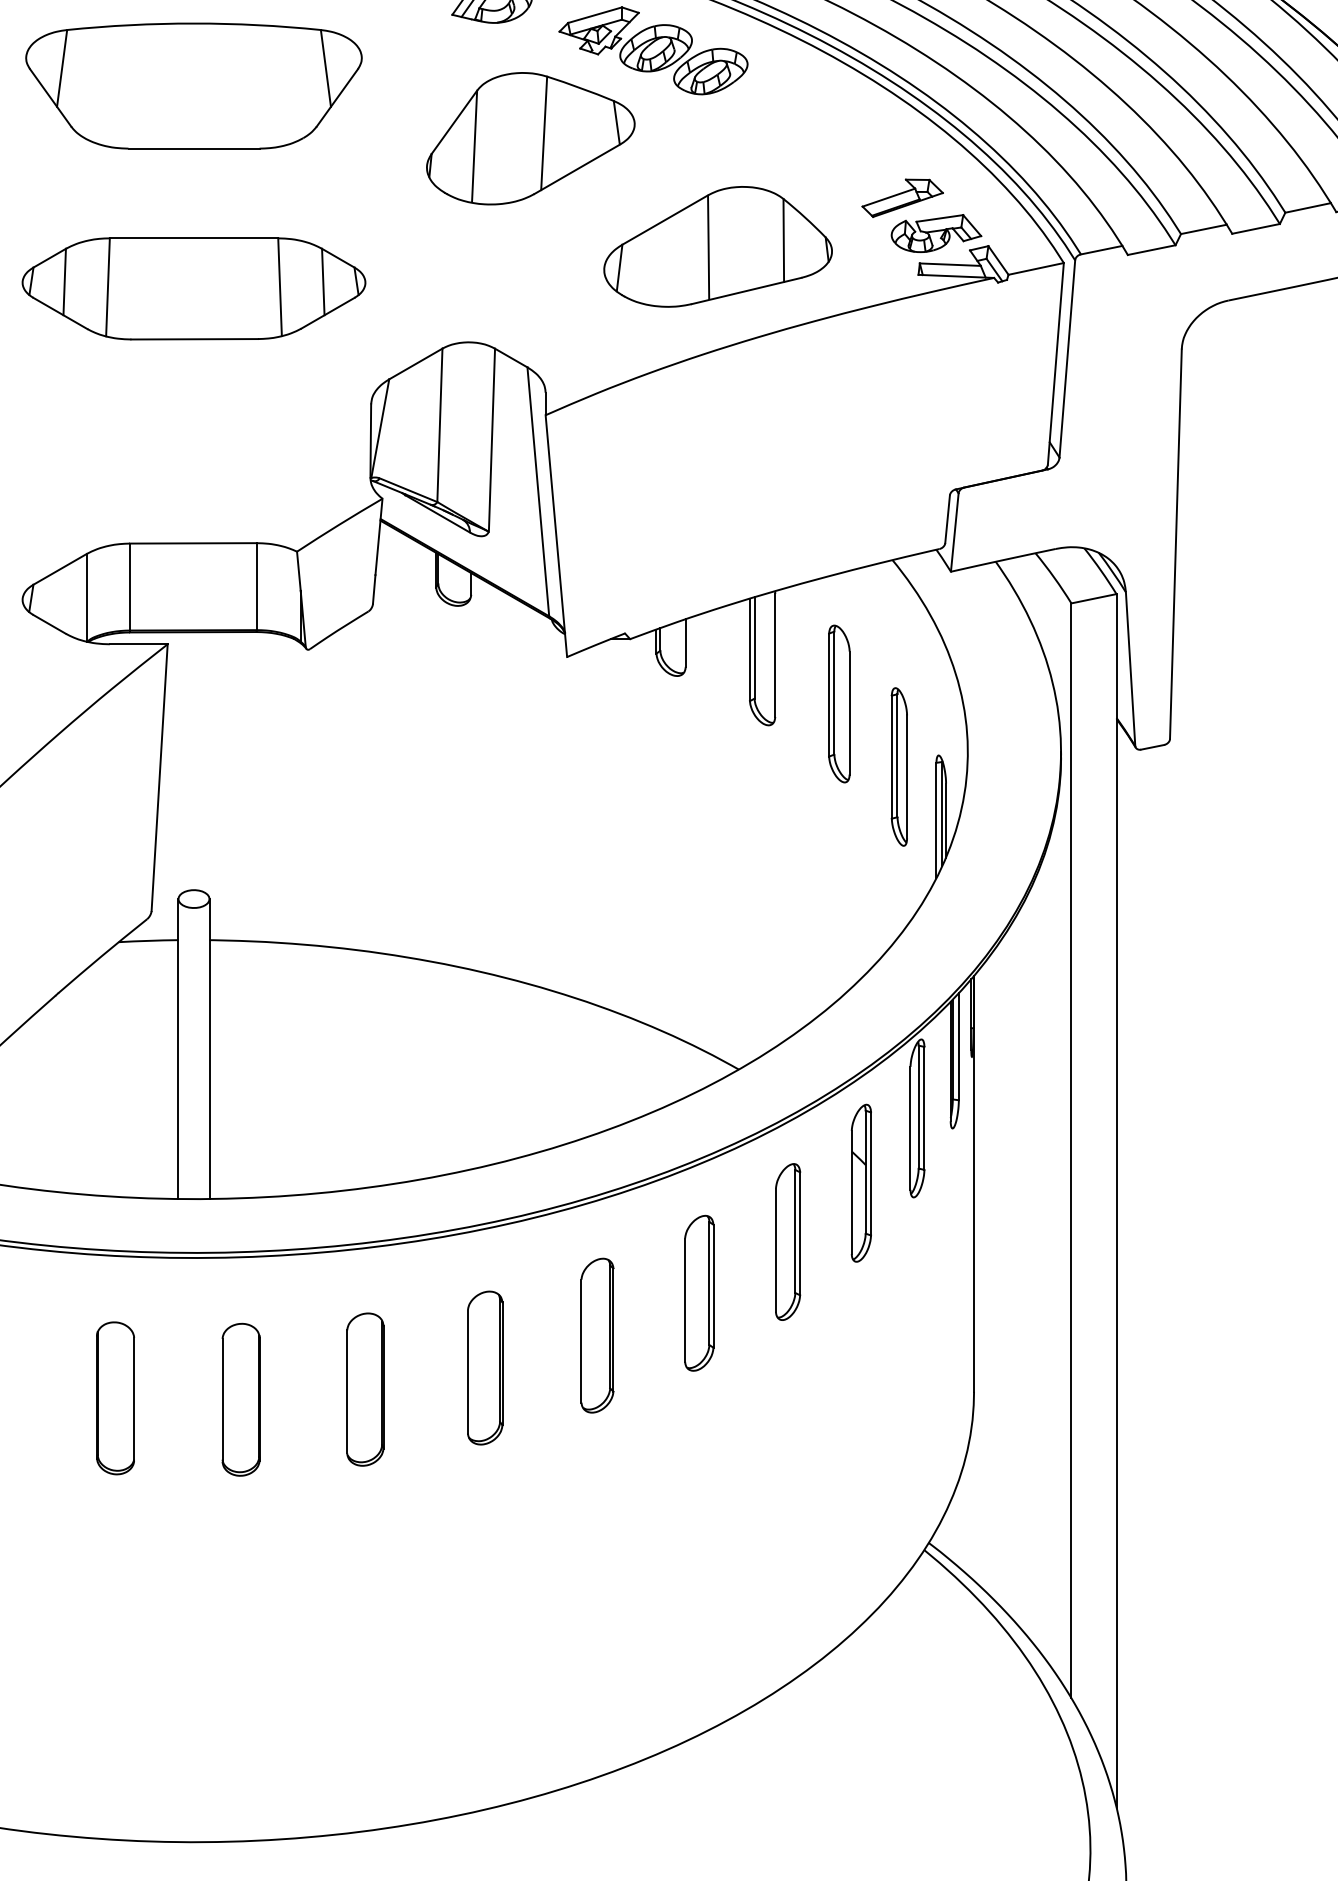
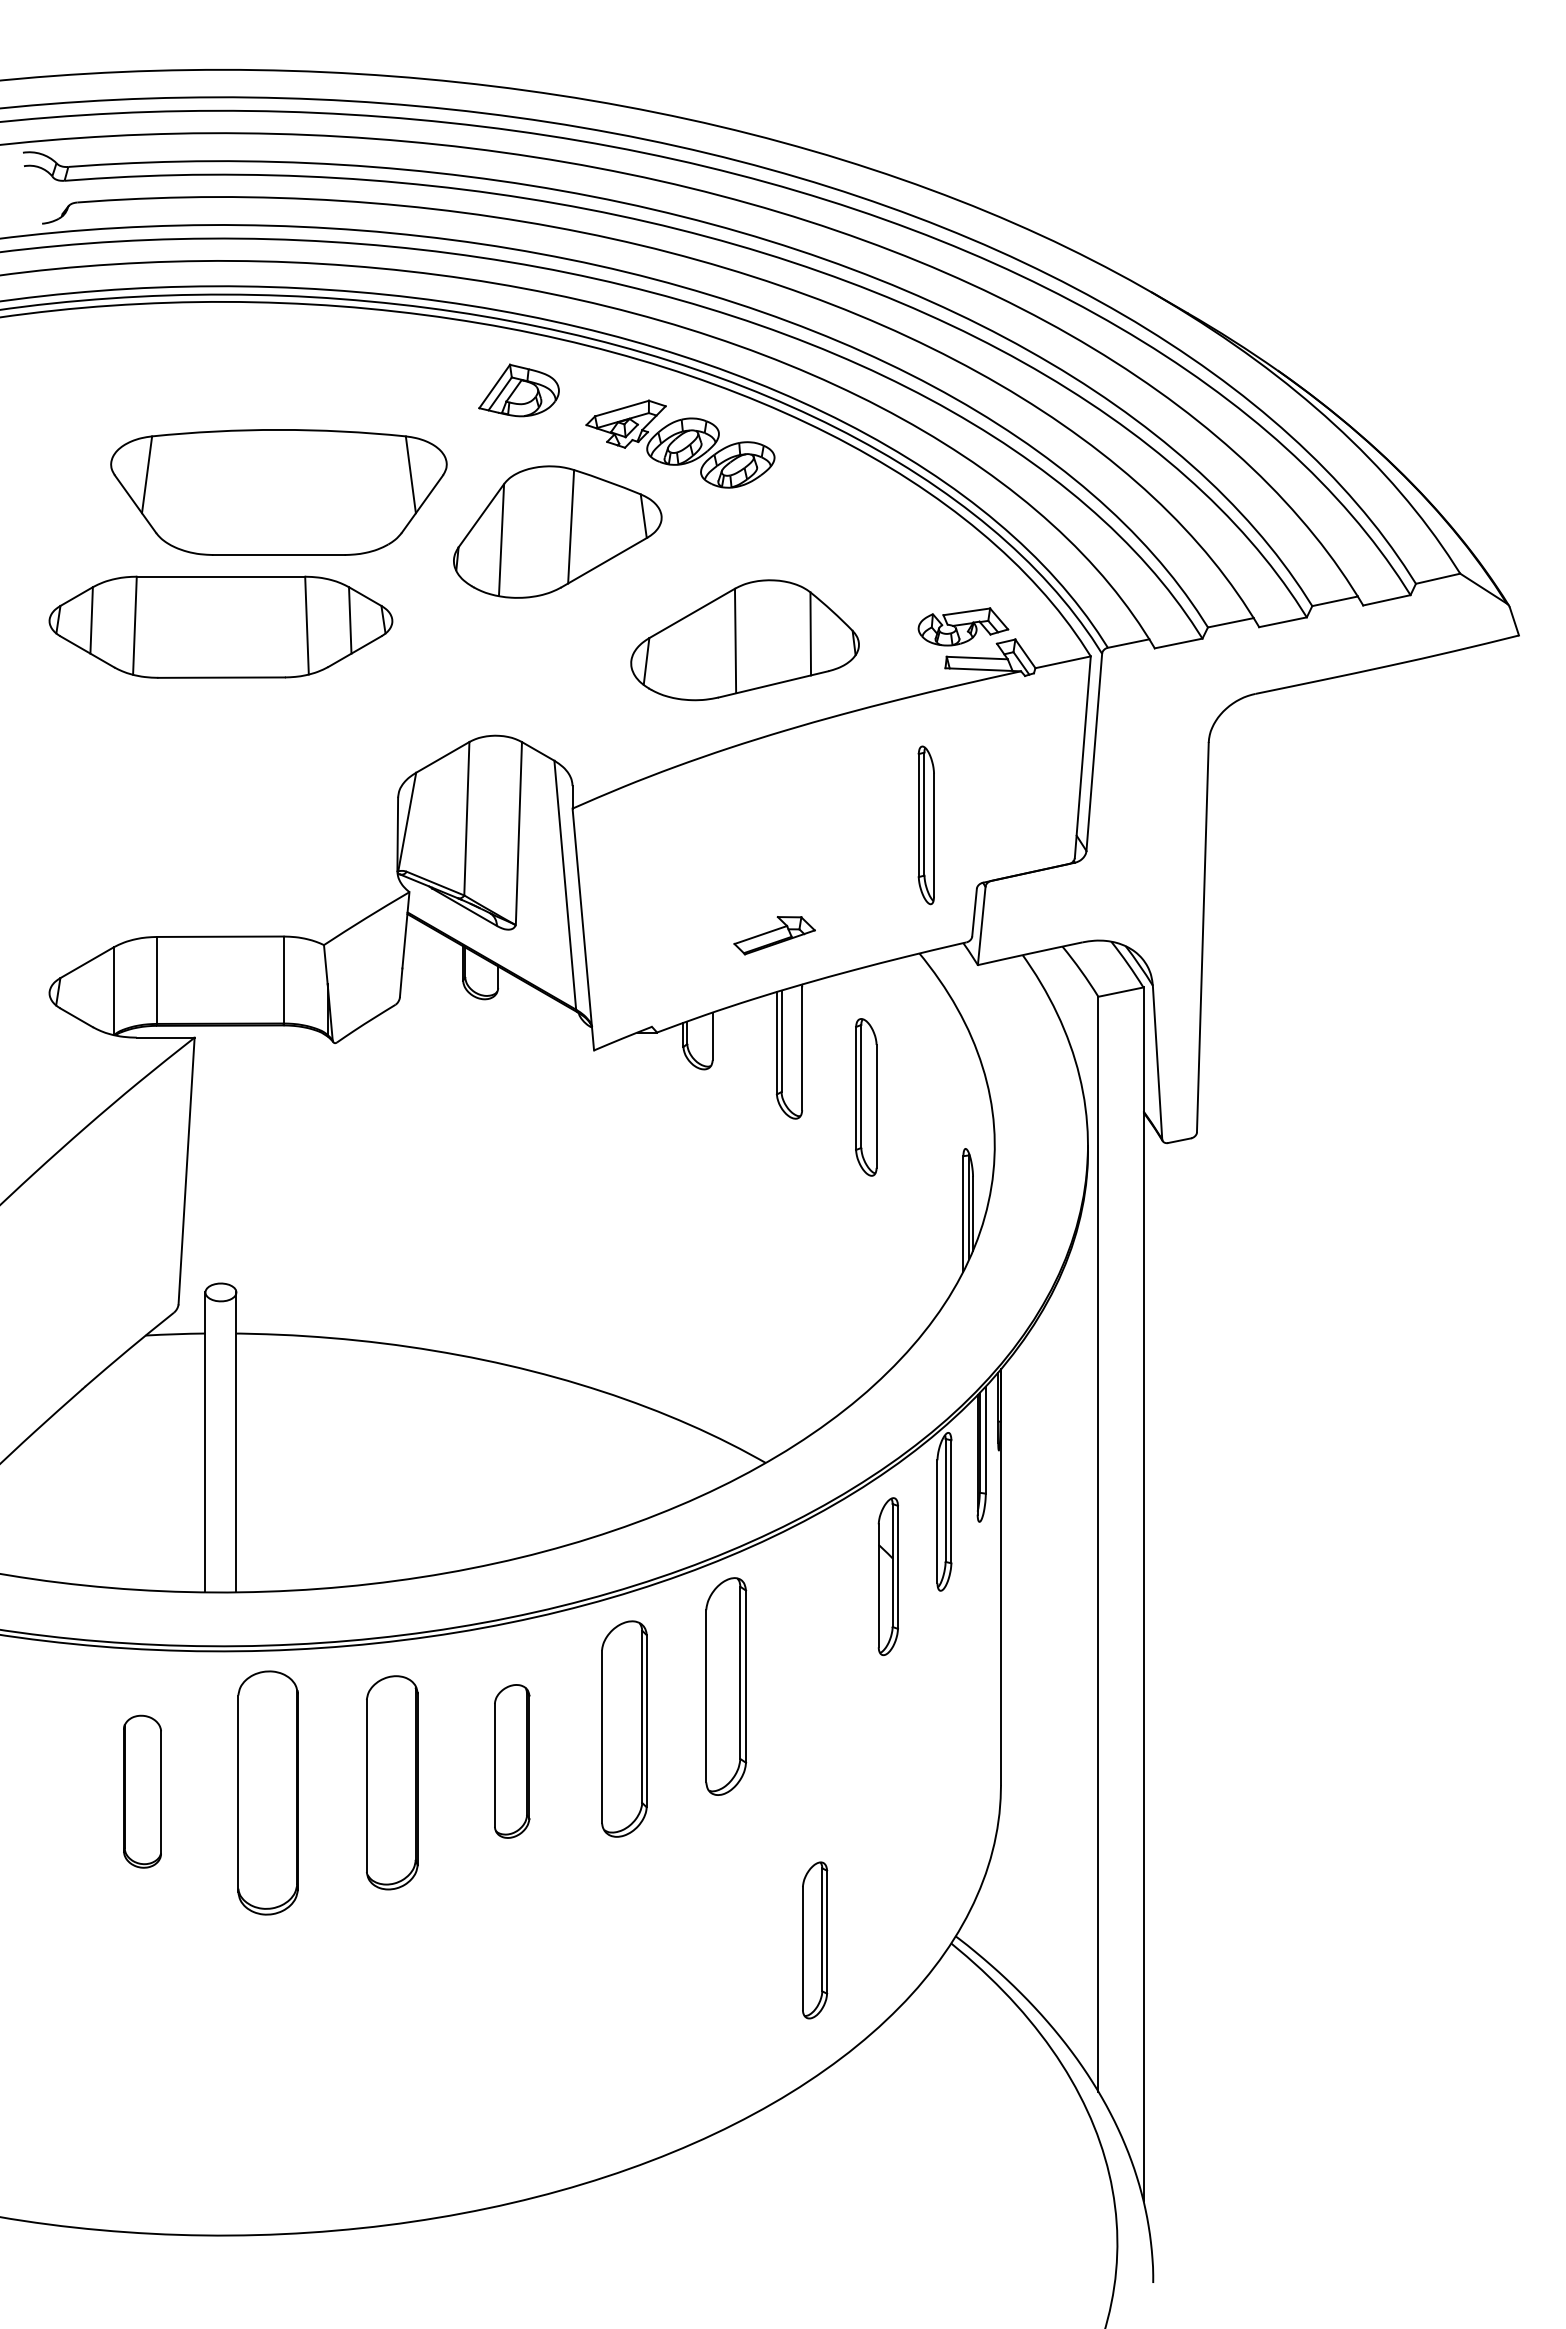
part: (193, 86) -> (278, 492), moved
part: (902, 198) -> (774, 935), moved
part: (193, 288) -> (220, 626), moved
part: (898, 767) -> (925, 825), moved
part: (788, 1242) -> (815, 1940), moved
part: (699, 1293) -> (726, 1686), size x1.4
part: (597, 1335) -> (624, 1728), size x1.4
part: (365, 1390) -> (392, 1783), size x1.4
part: (240, 1400) -> (267, 1793), size x1.6

